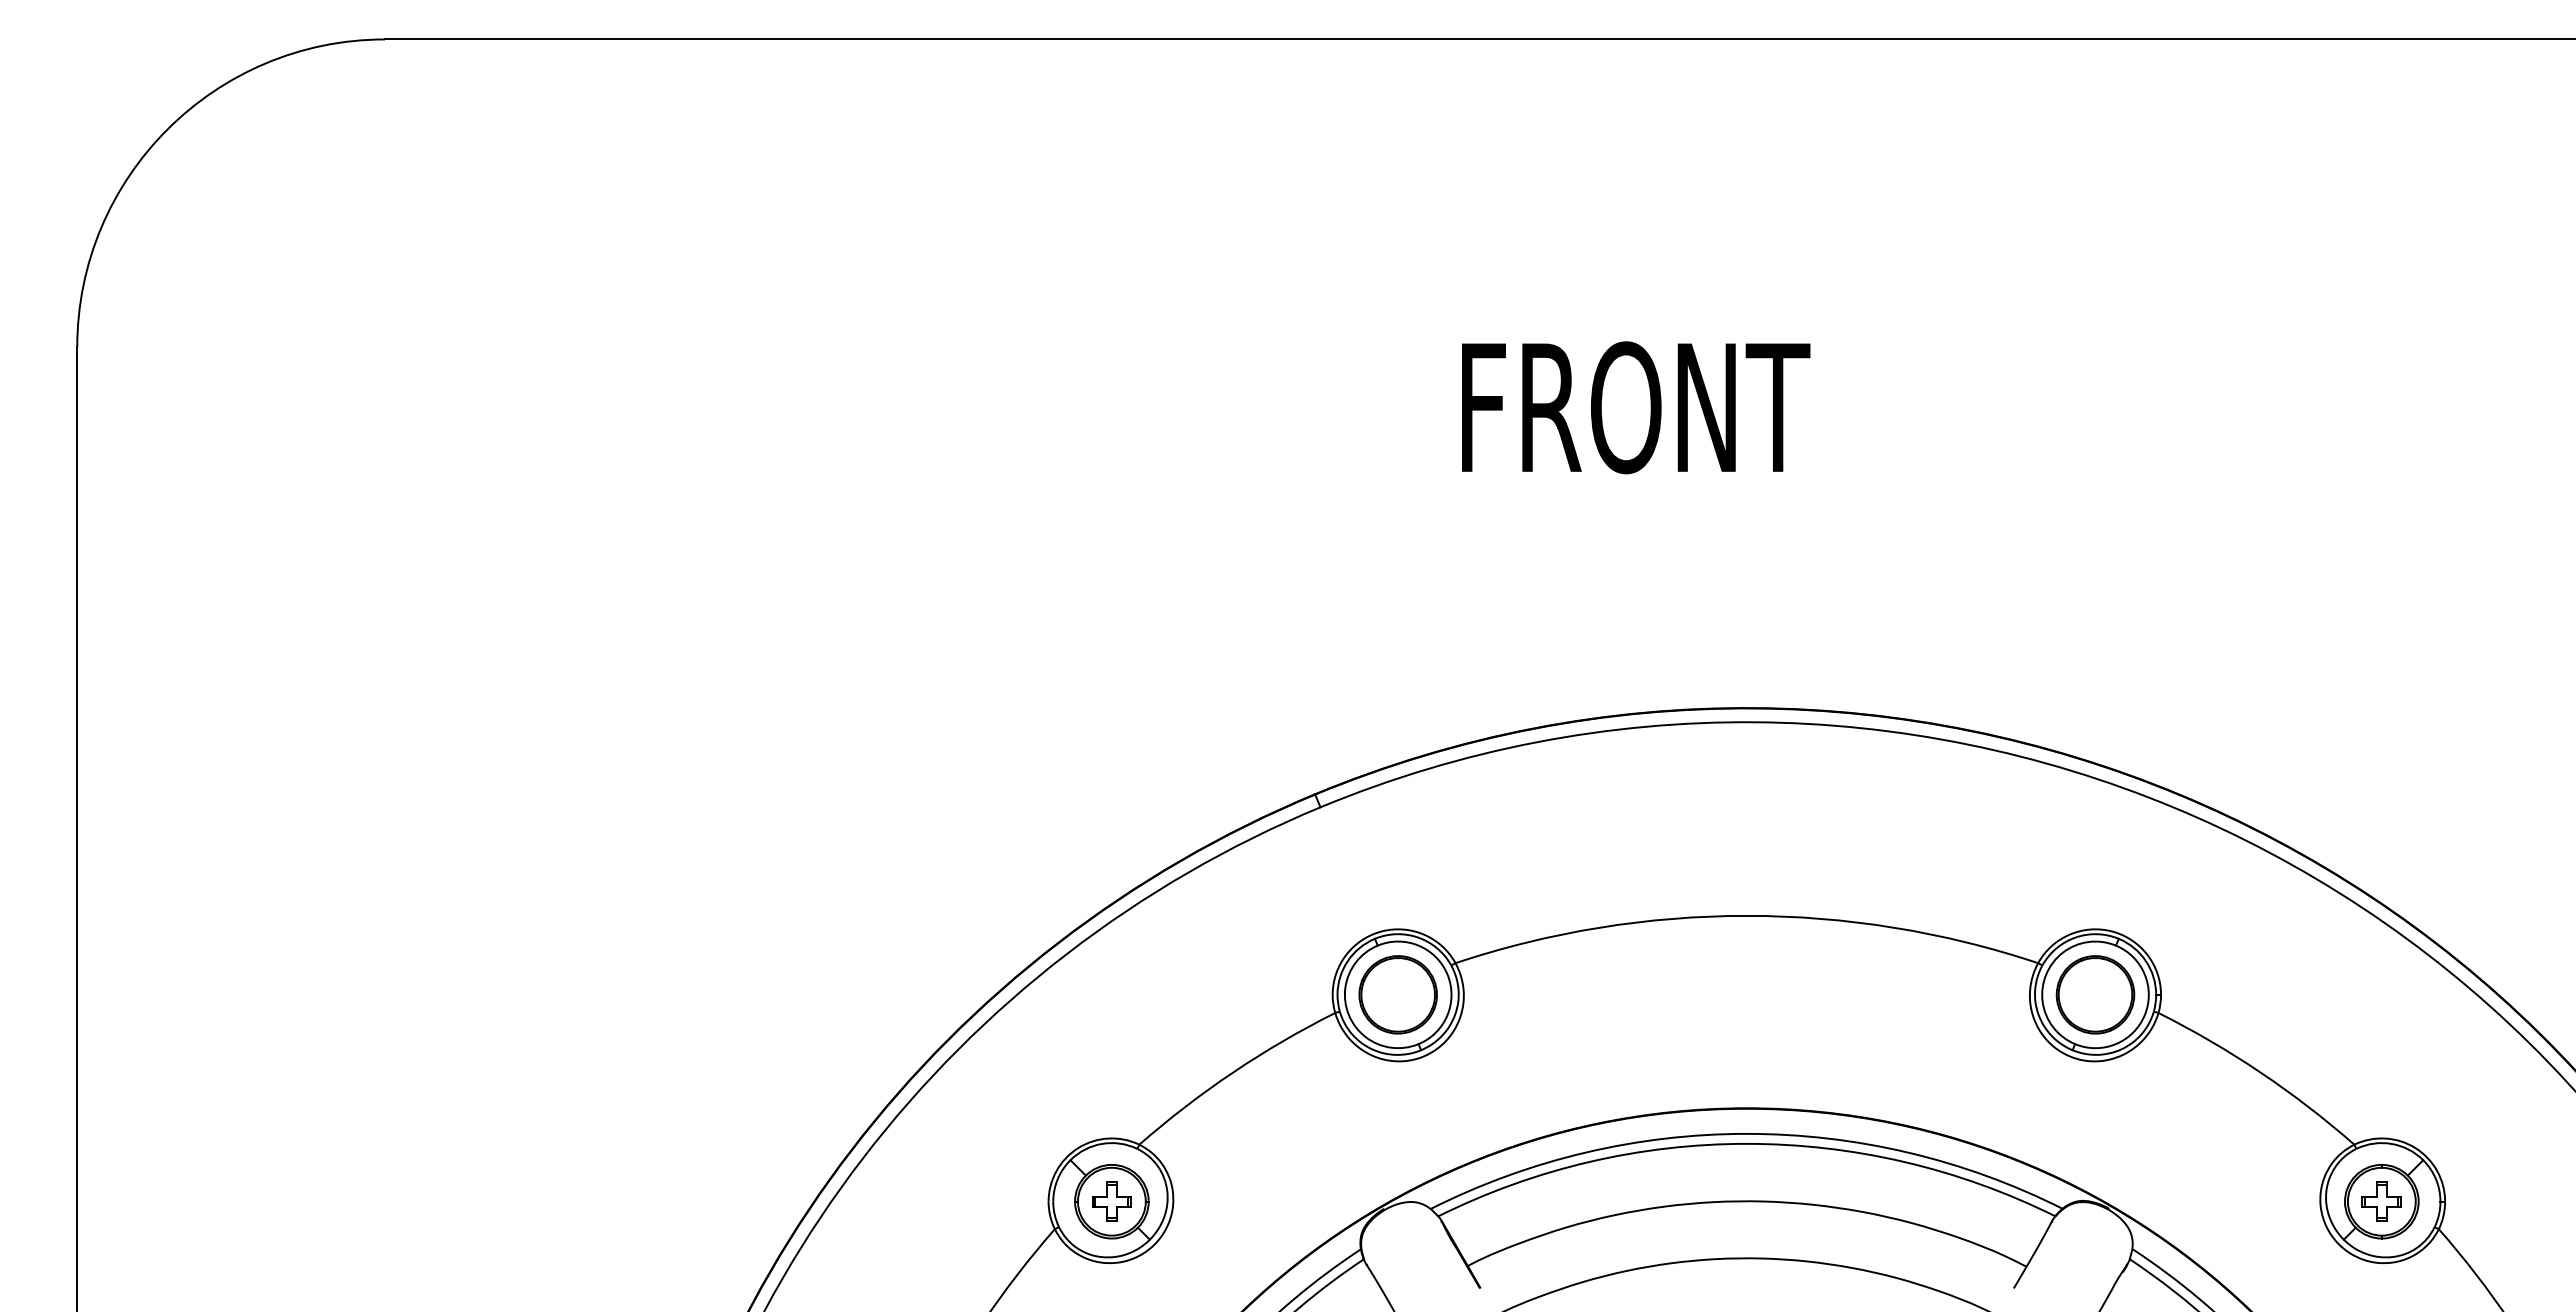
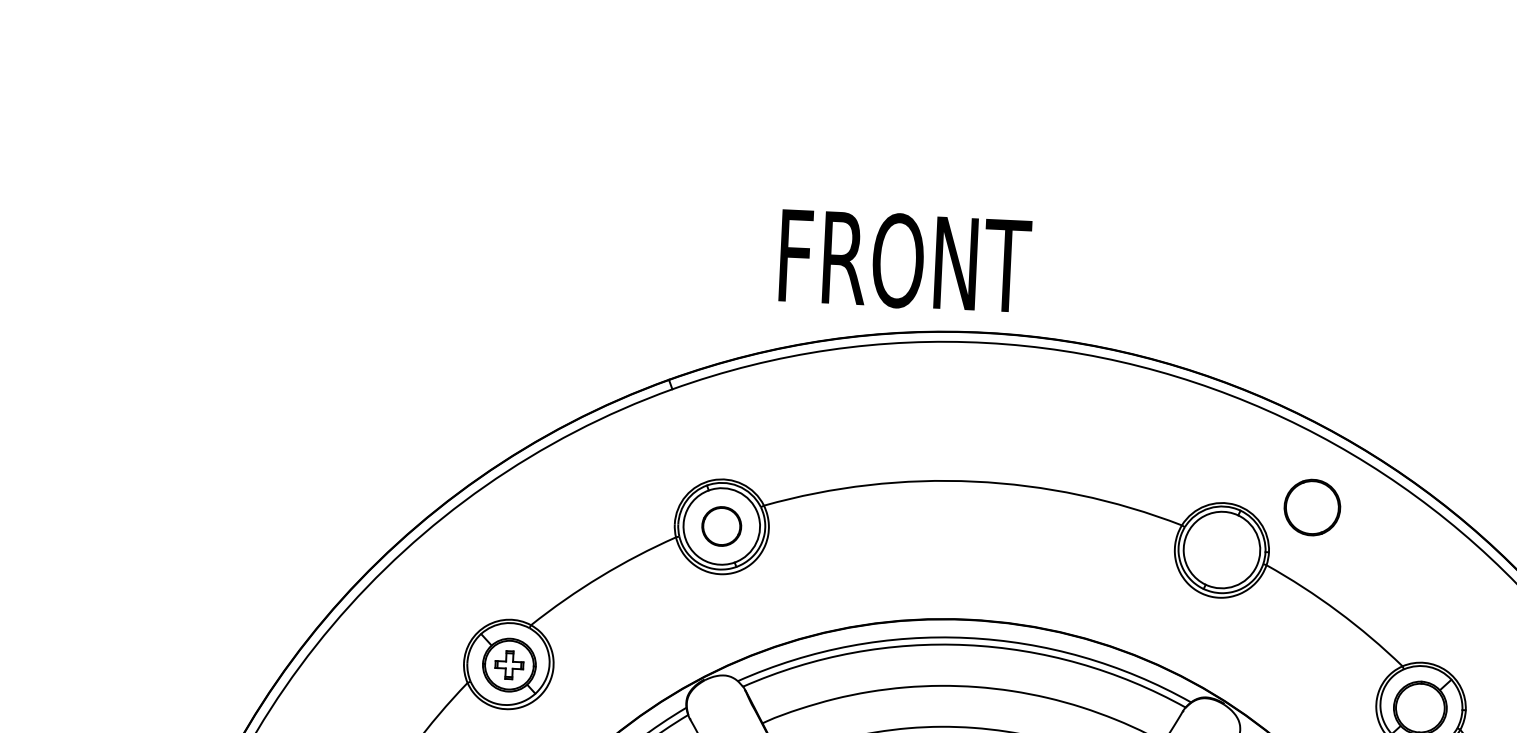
text: (1636, 407) -> (905, 260), moved
part: (1397, 994) -> (721, 526), size x0.7
part: (2095, 994) -> (1312, 507), moved
part: (2381, 1201) -> (1420, 707), removed

